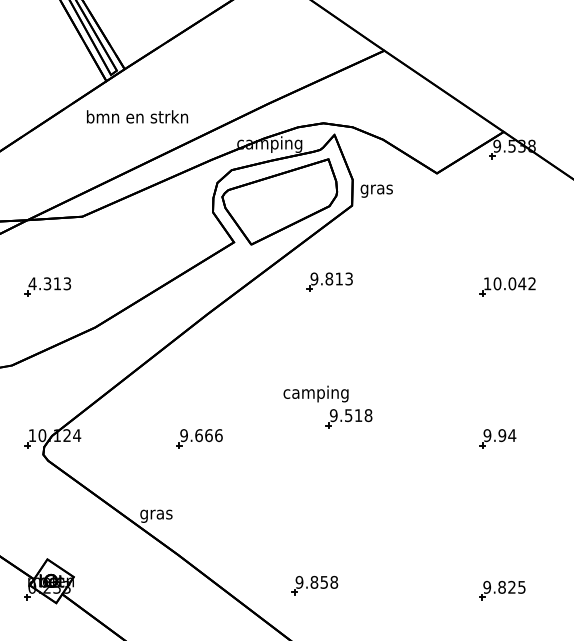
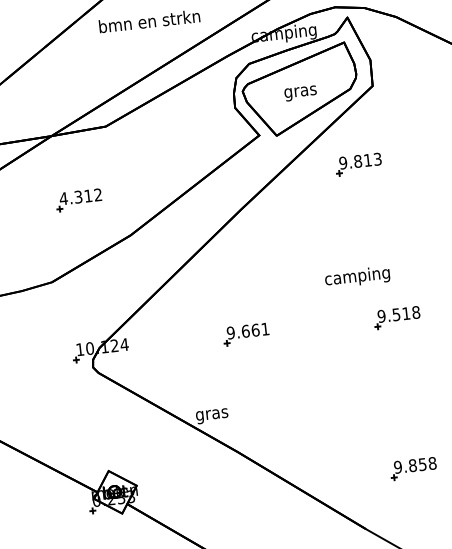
text: (376, 190) -> (300, 92), moved
text: (67, 283) -> (98, 194), 4.313 -> 4.312
part: (348, 418) -> (396, 317), moved
text: (218, 435) -> (265, 329), 9.666 -> 9.661
part: (314, 585) -> (413, 468), moved

